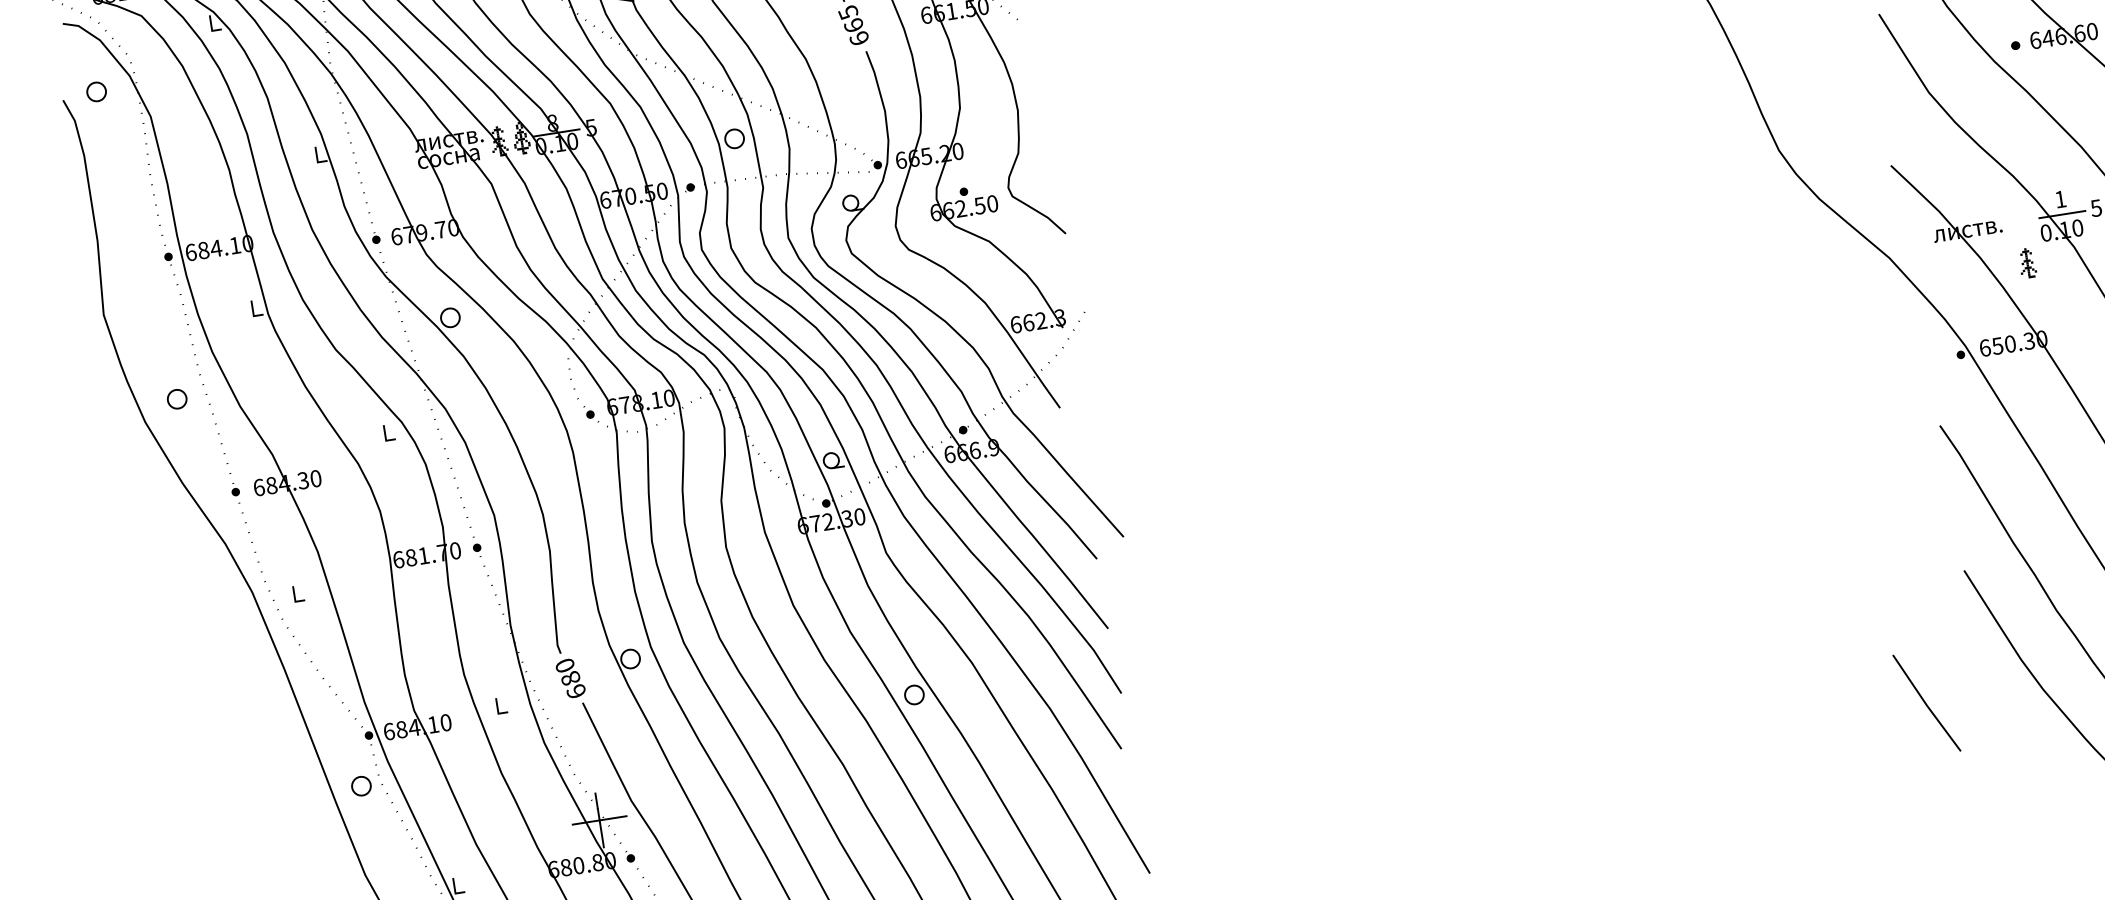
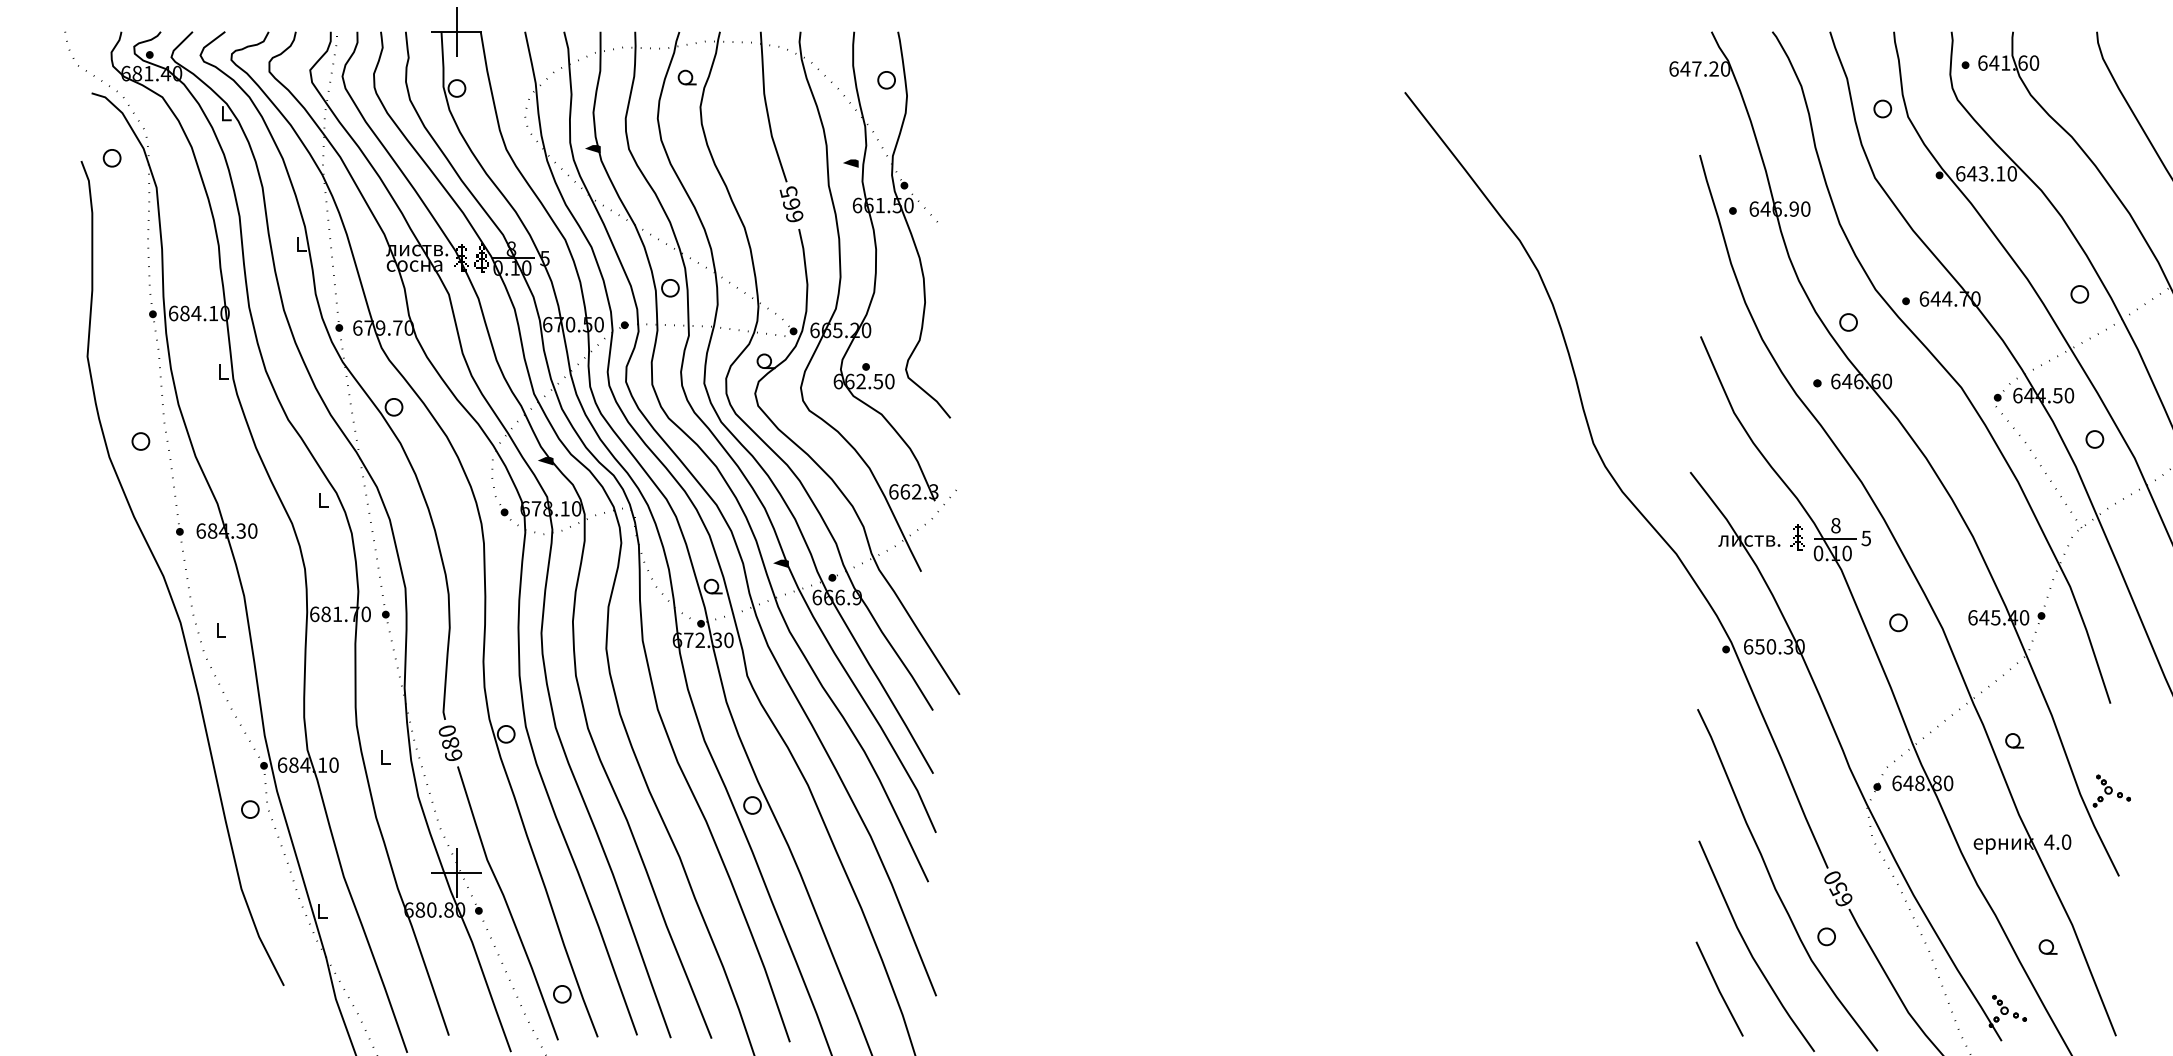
text: (2060, 199) -> (1835, 525), 1 -> 8
part: (2027, 263) -> (1797, 537), moved
fill: (626, 351) -> (545, 461), added
fill: (903, 423) -> (780, 563), added
line: (1926, 702) -> (1719, 988), moved

